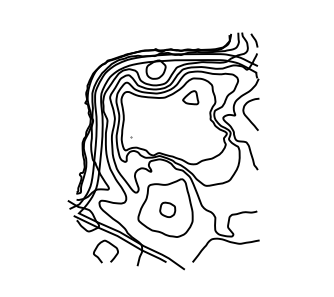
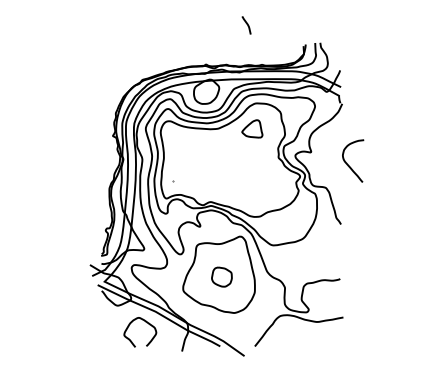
curve: (254, 39) -> (246, 24), moved
curve: (247, 117) -> (348, 164), moved

